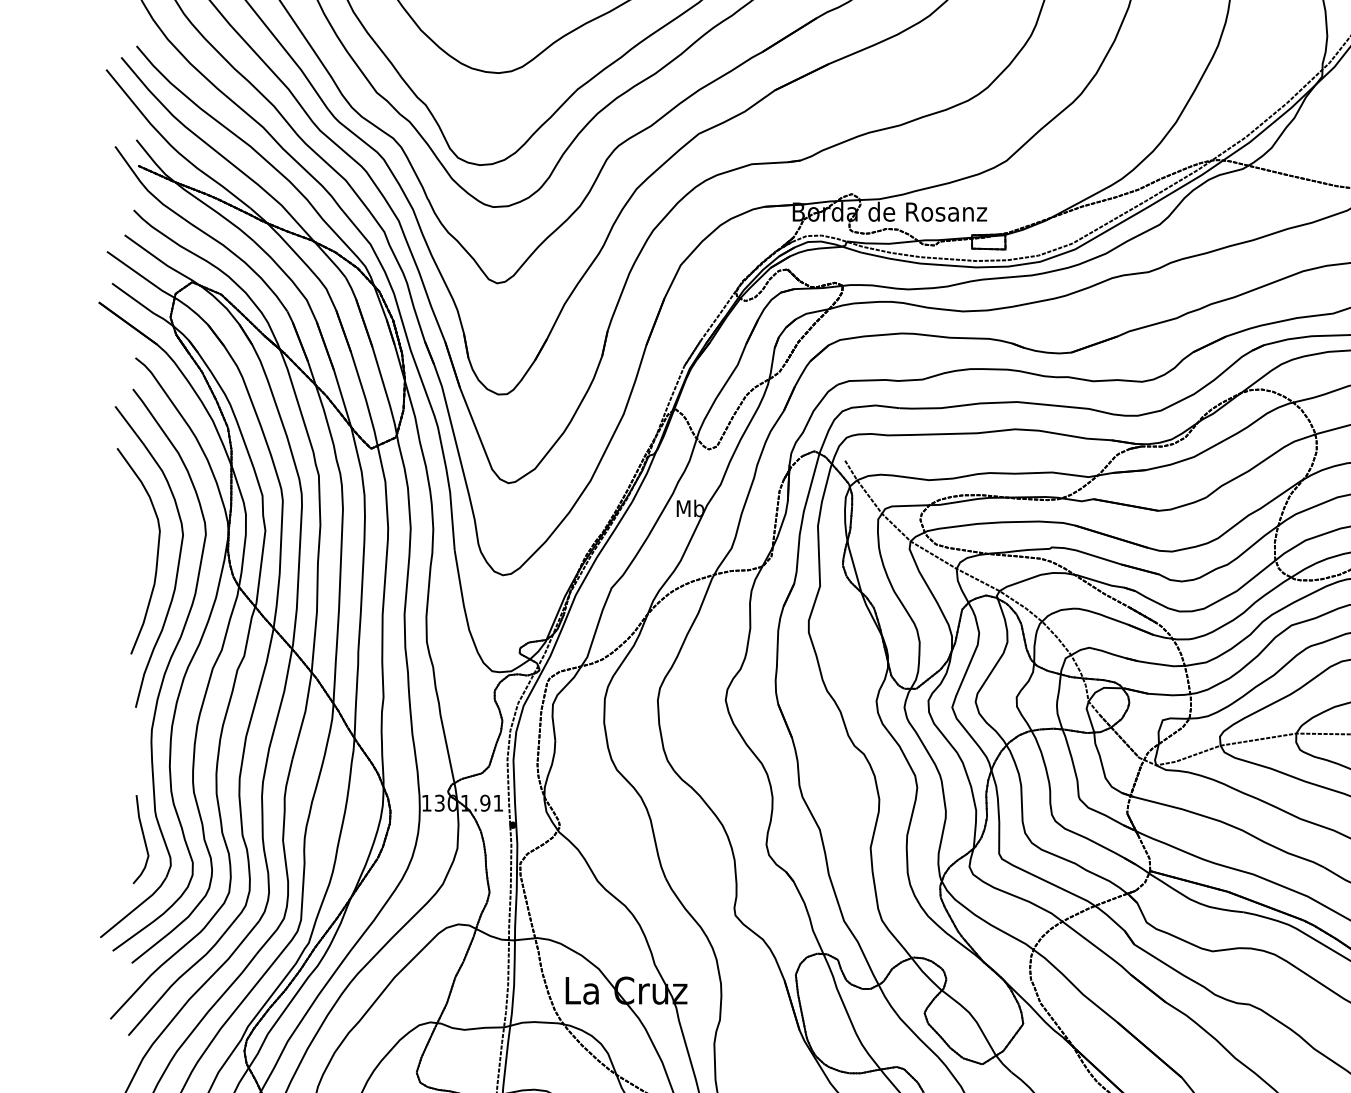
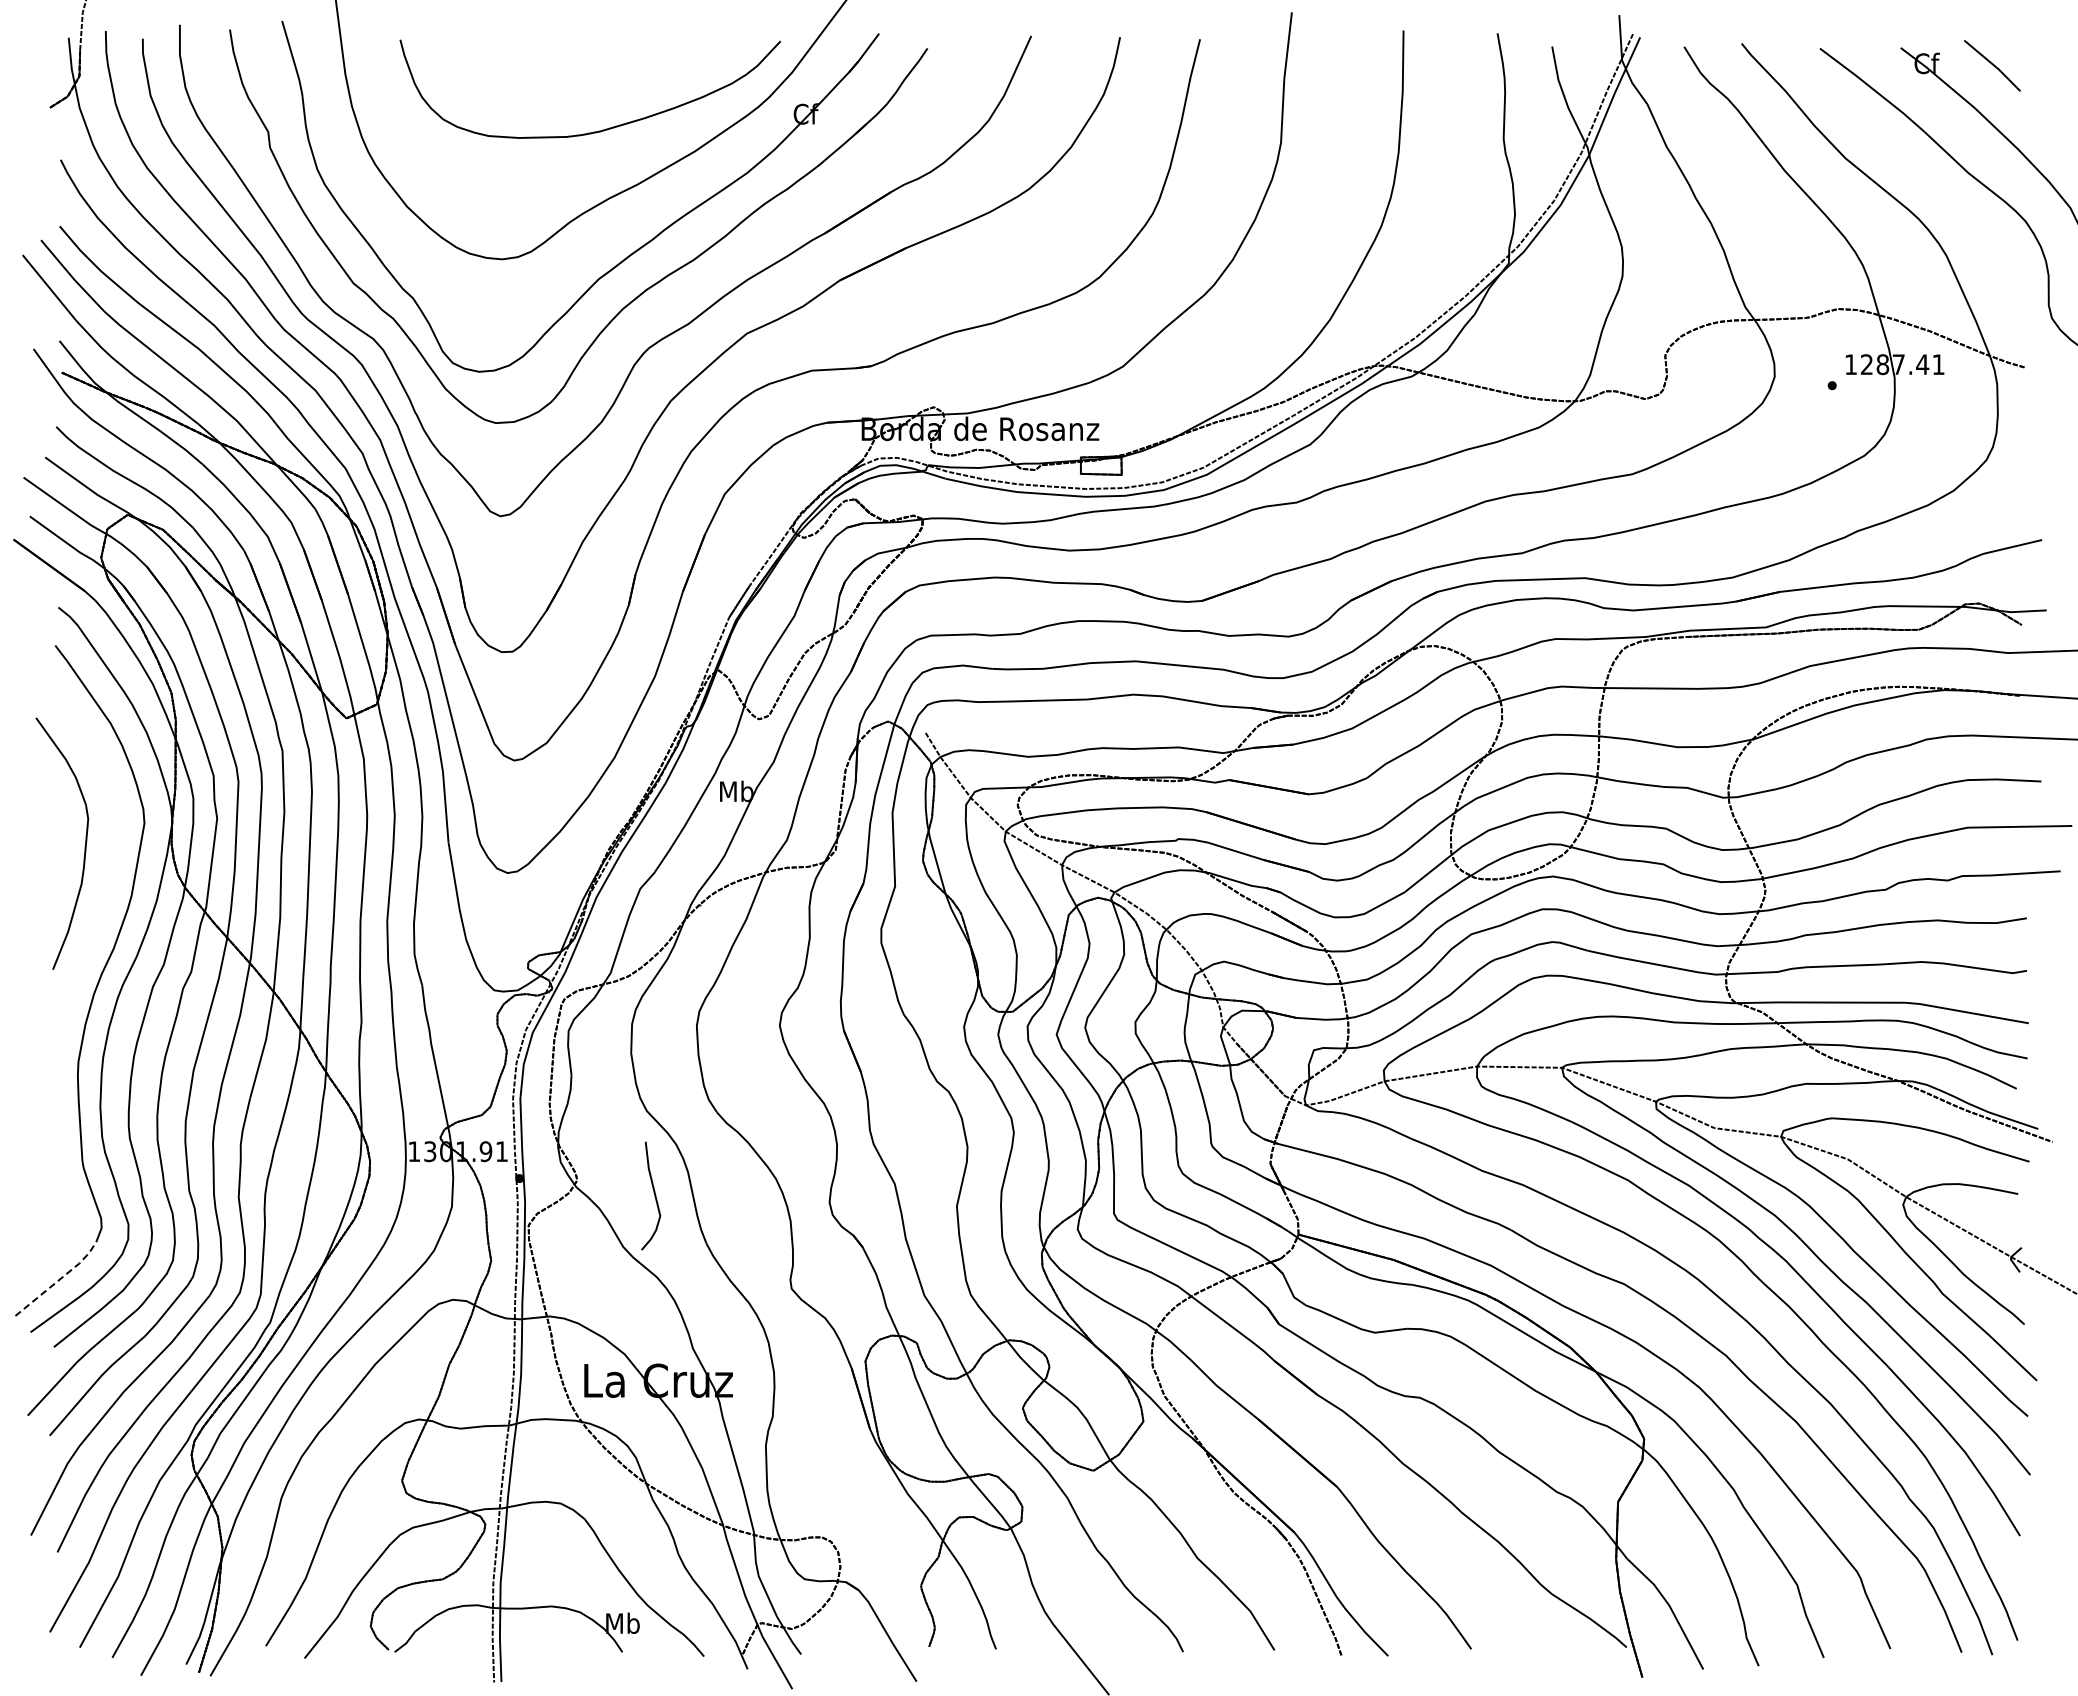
curve: (178, 560) -> (110, 855), removed
curve: (142, 837) -> (653, 1193), moved
line: (136, 907) -> (59, 1279), solid -> dashed

